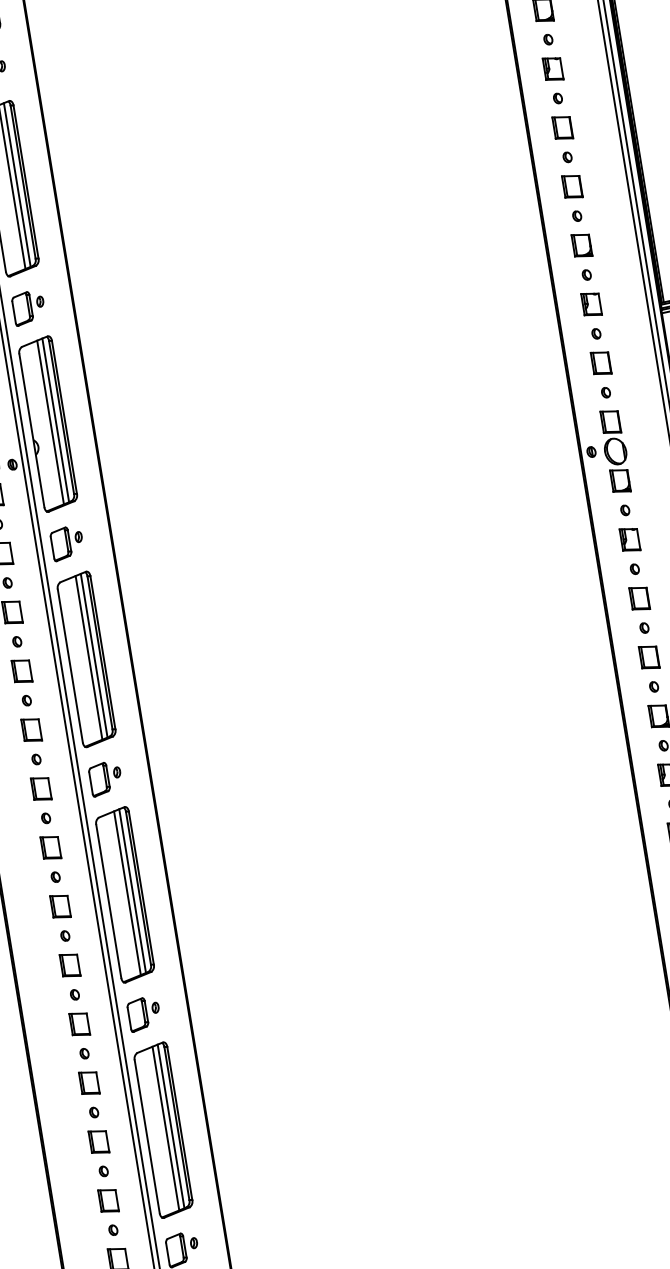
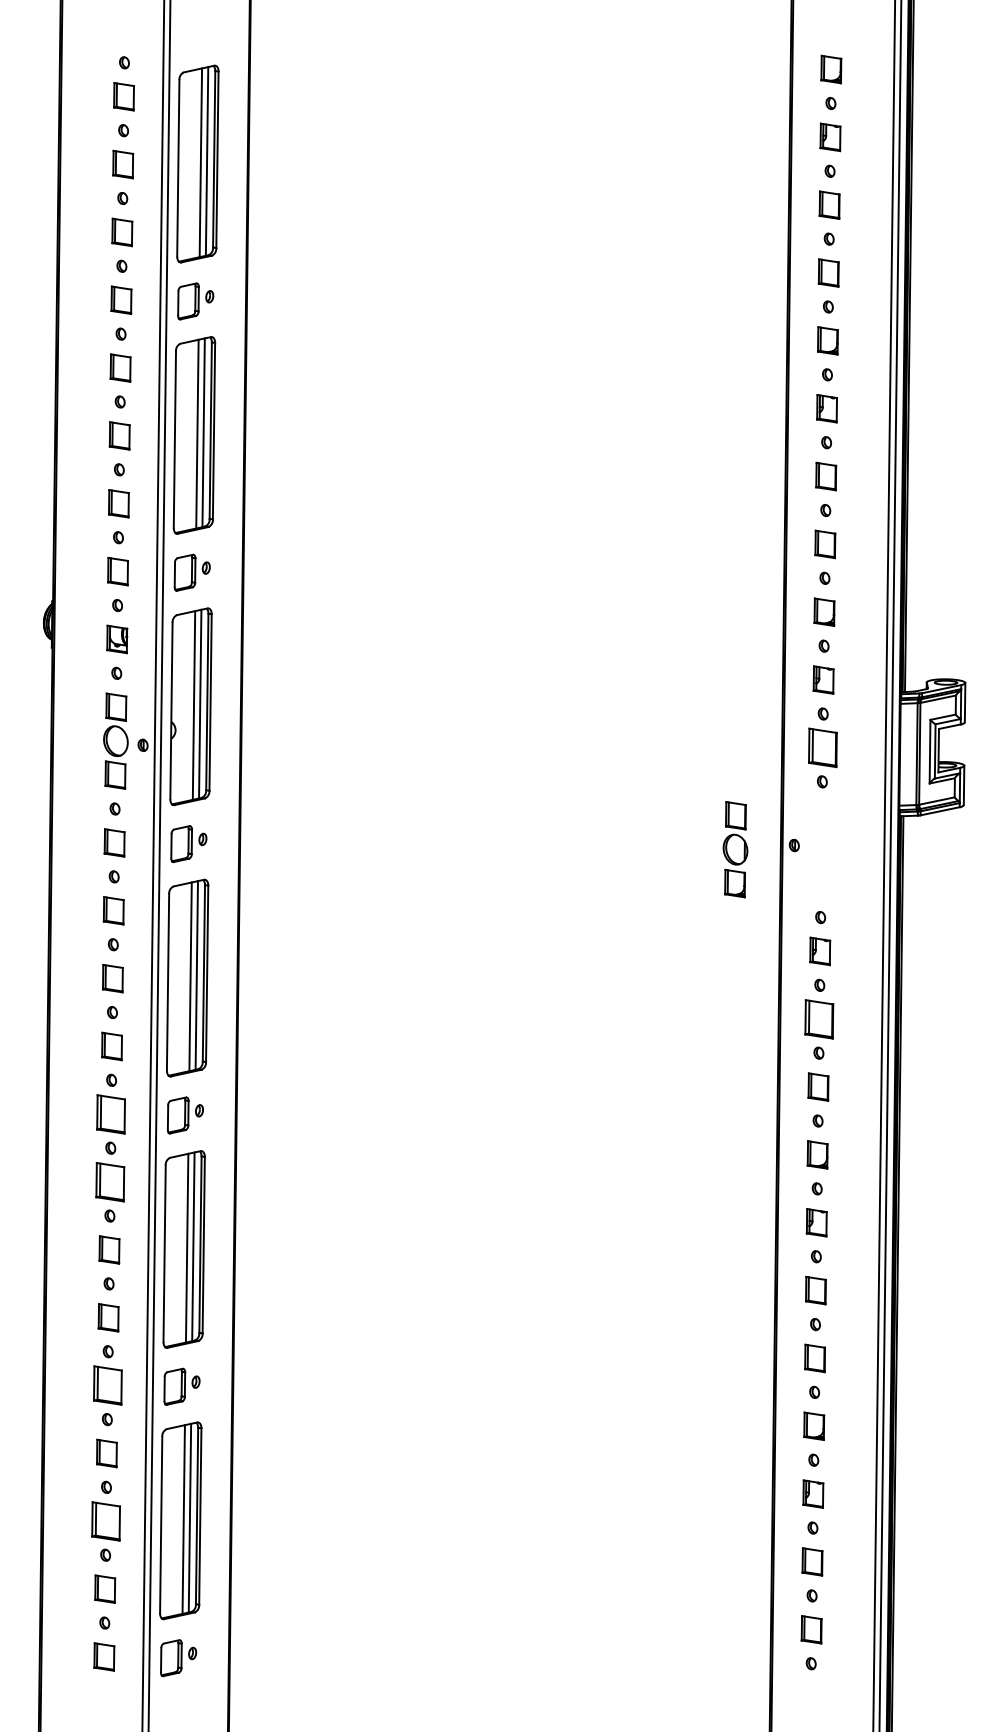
part: (600, 362) -> (822, 747), size x1.4
part: (615, 451) -> (735, 849), moved
part: (639, 597) -> (819, 1018), size x1.4
part: (41, 788) -> (111, 1113), size x1.4
part: (50, 847) -> (110, 1181), size x1.4
part: (79, 1024) -> (107, 1385), size x1.4
part: (98, 1141) -> (105, 1520), size x1.4

